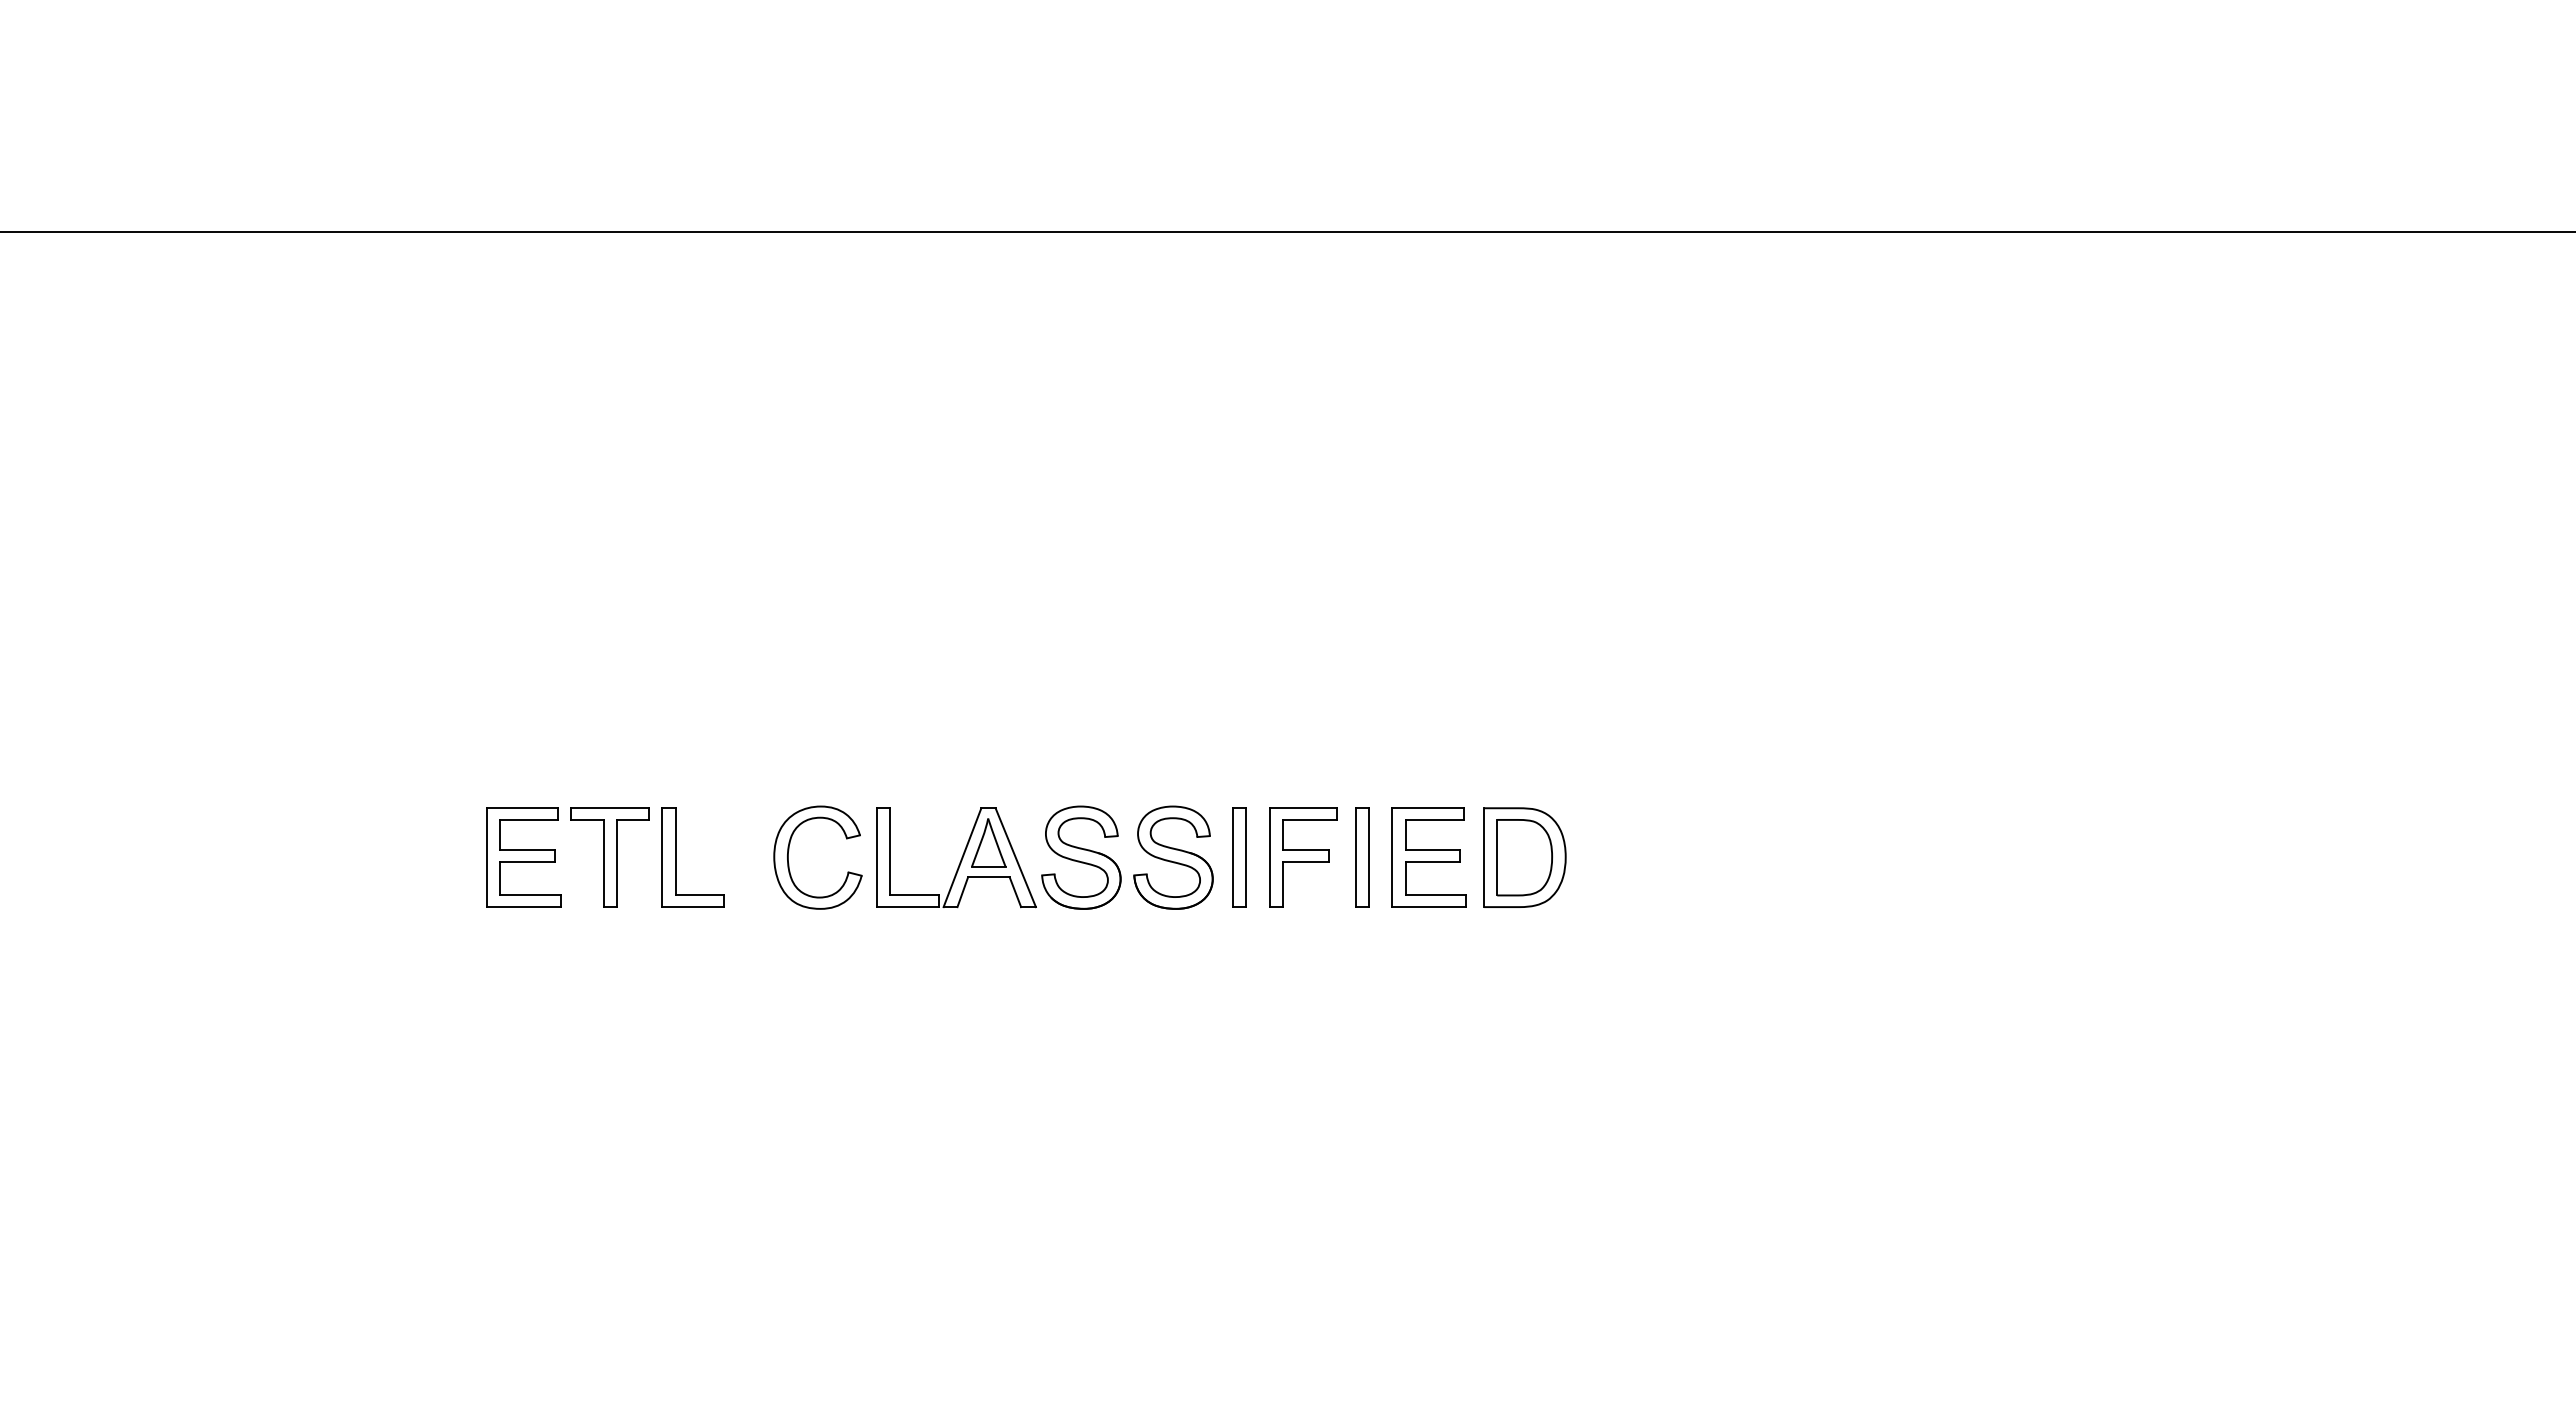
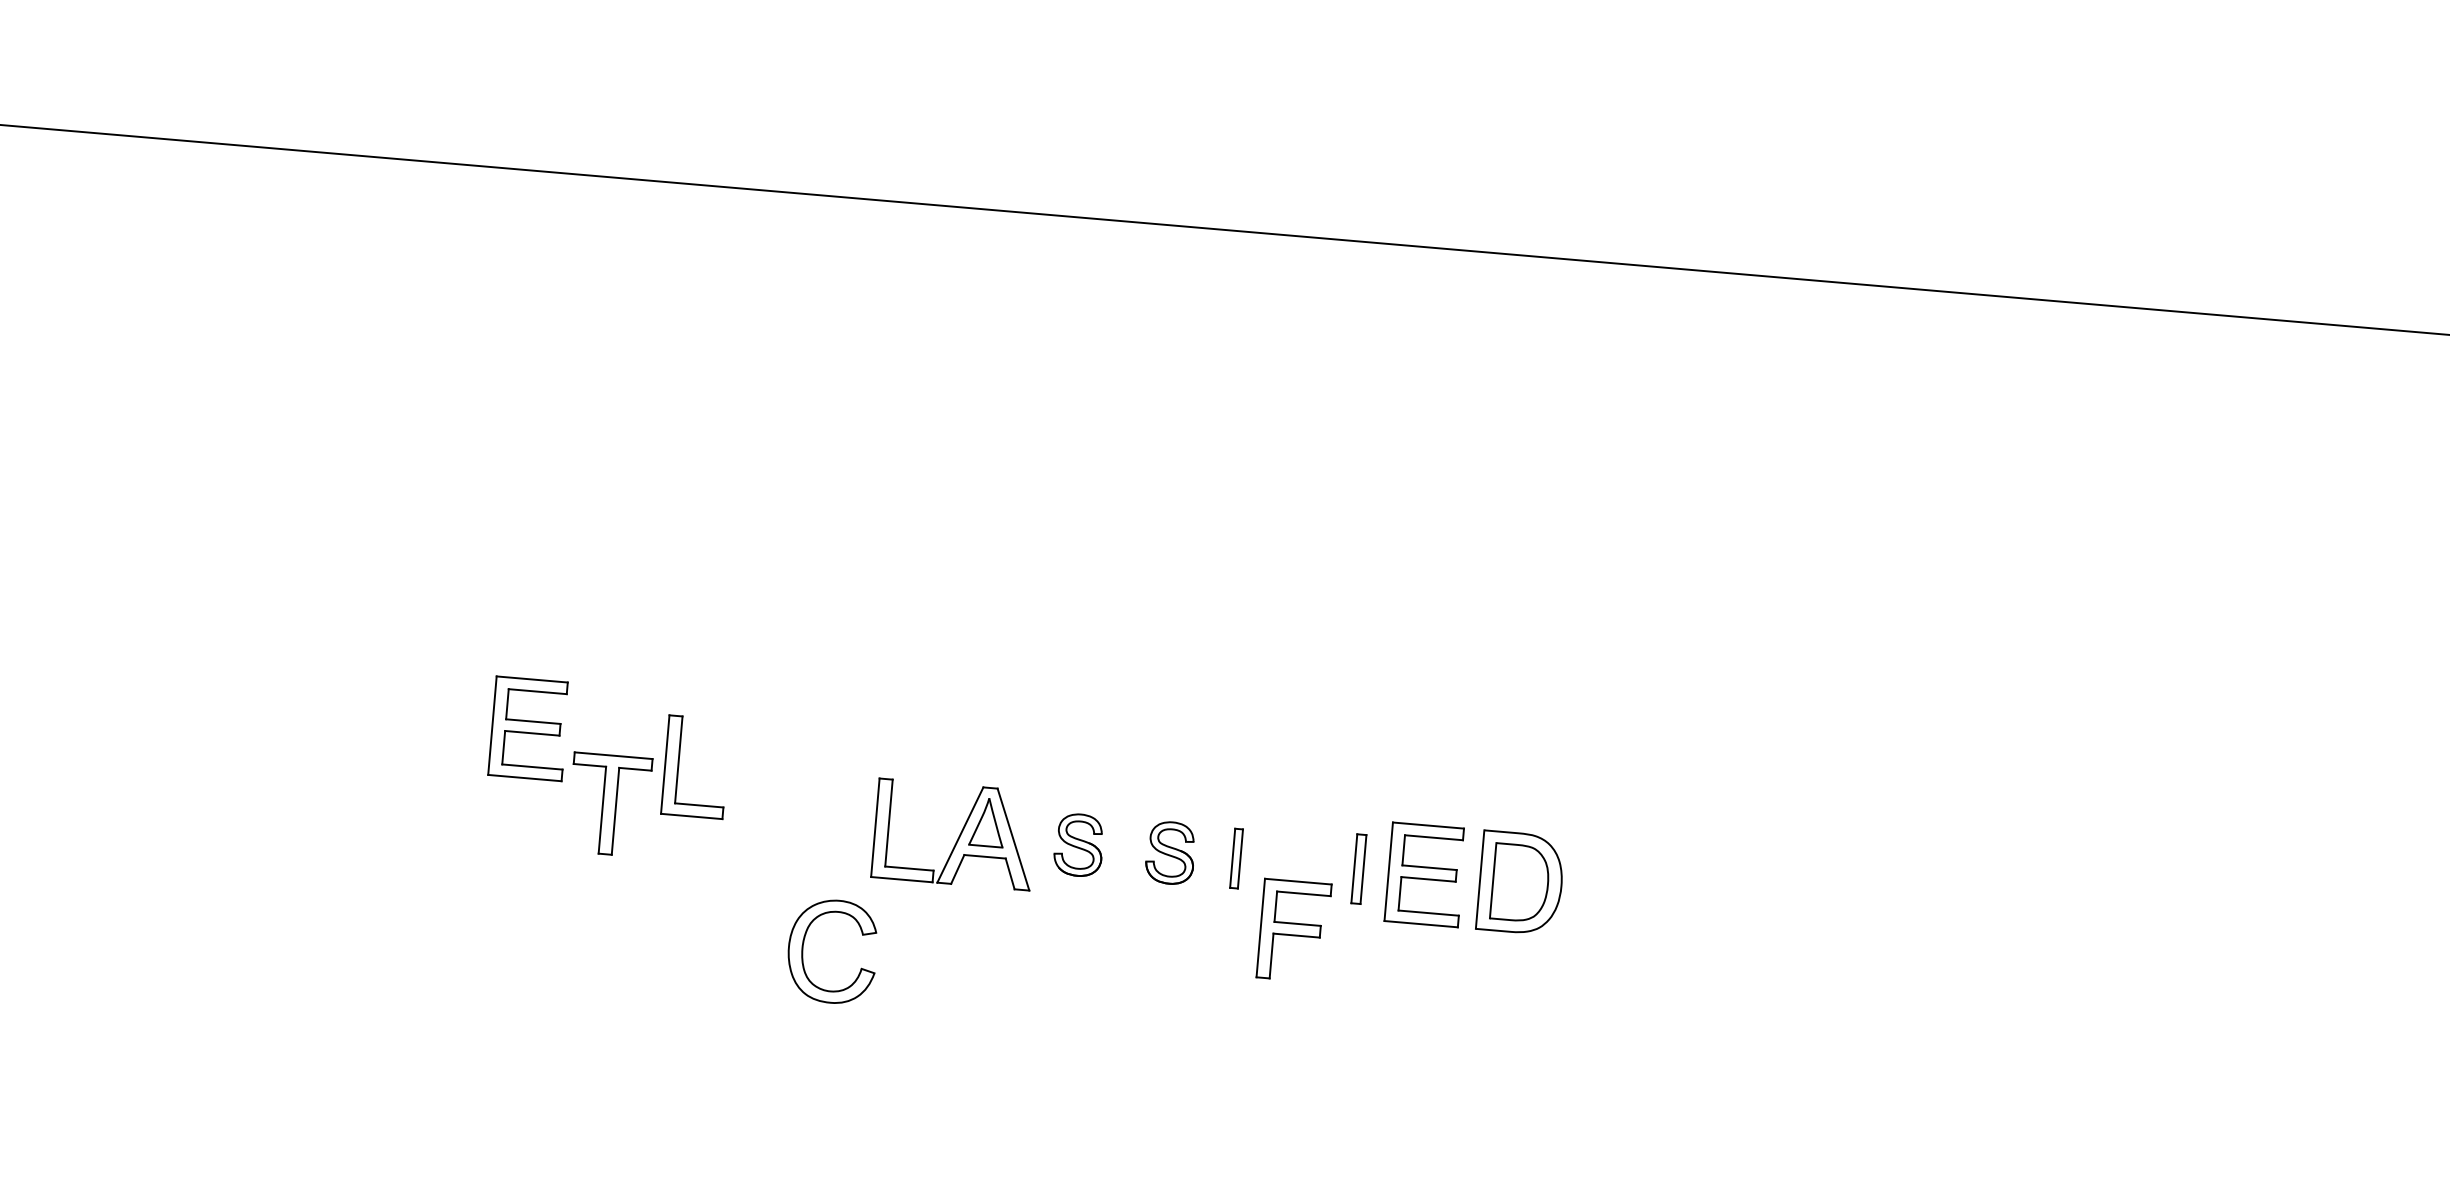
part: (523, 857) -> (528, 728), moved
part: (676, 857) -> (679, 765), moved
part: (1081, 857) -> (1078, 845), size x0.6
part: (1173, 857) -> (1170, 852), size x0.6
part: (1239, 857) -> (1236, 858), size x0.6
part: (1303, 857) -> (1294, 930), moved
part: (1362, 857) -> (1358, 869), size x0.7
part: (789, 863) -> (803, 954), moved

